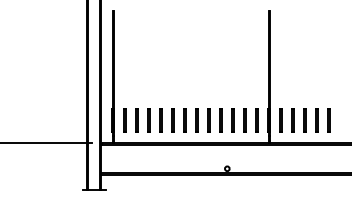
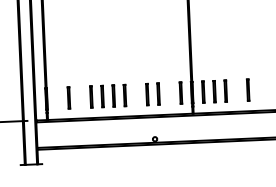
line: (124, 120) -> (57, 98), removed
line: (148, 120) -> (79, 97), removed
line: (208, 120) -> (135, 94), removed
line: (244, 120) -> (169, 93), removed
line: (316, 120) -> (236, 90), removed

